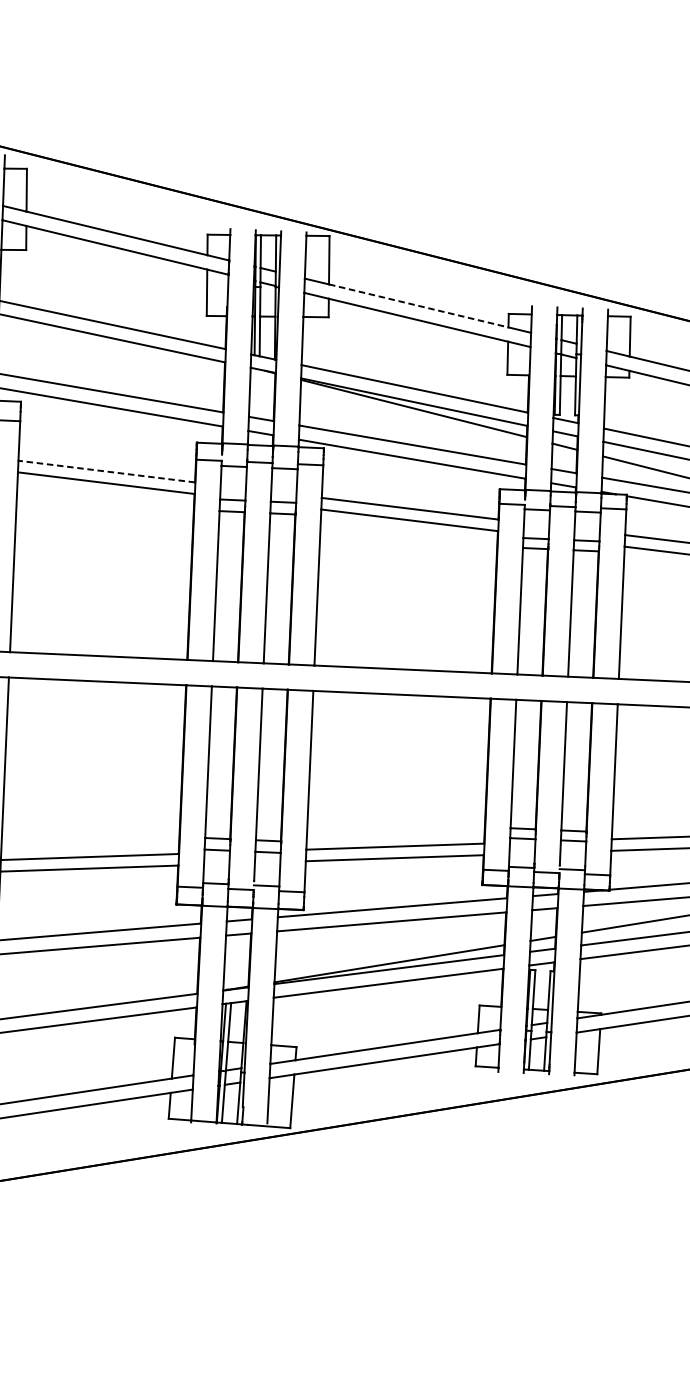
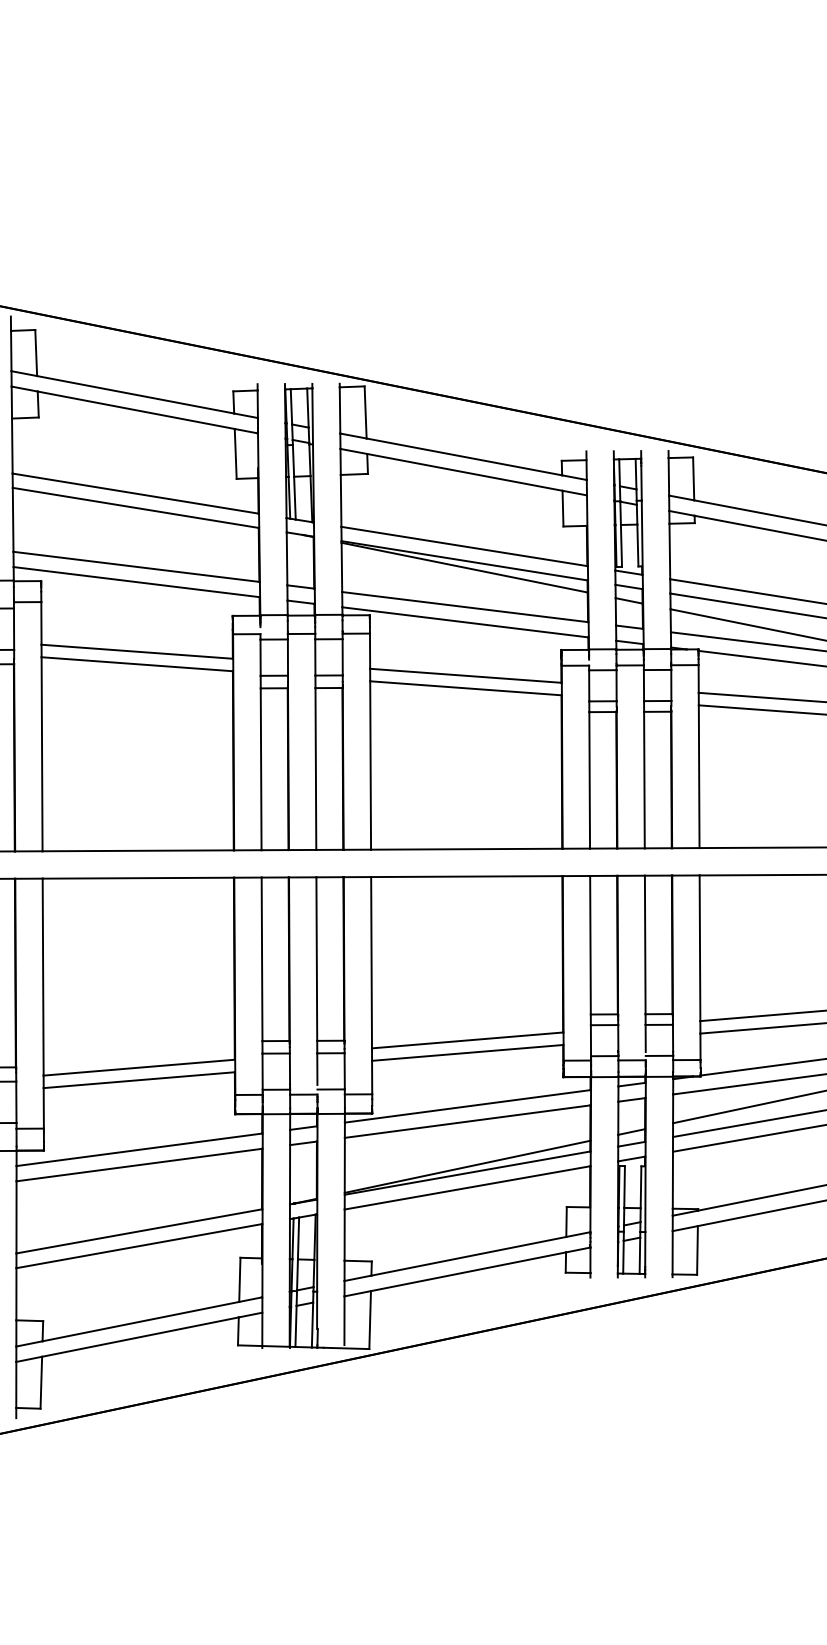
line: (418, 306) -> (464, 457), dashed -> solid
line: (107, 471) -> (137, 651), dashed -> solid

